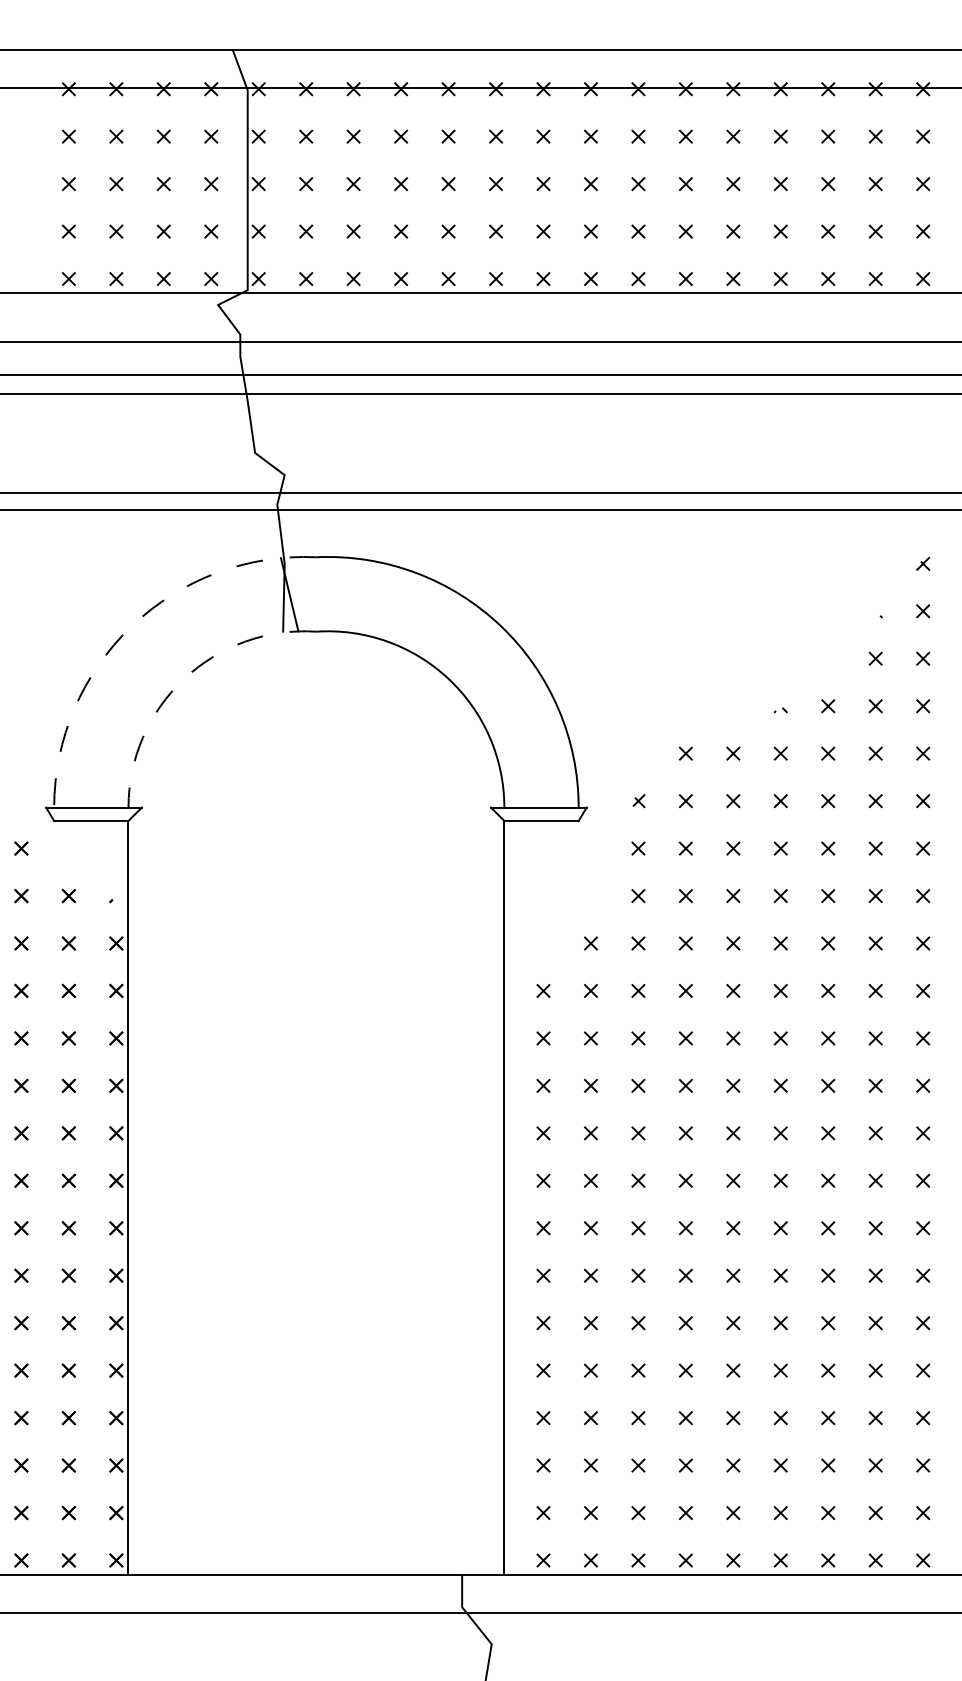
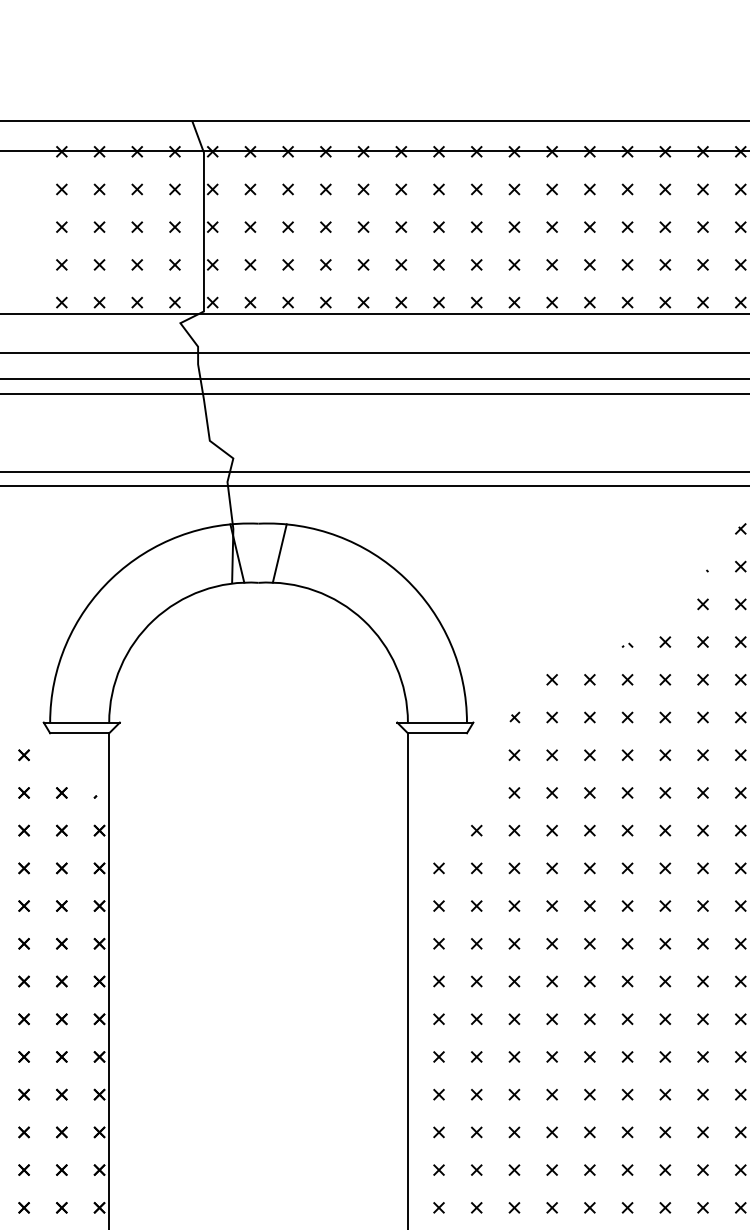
line: (342, 594) -> (279, 553), added
arc: (131, 626) -> (111, 578), dashed -> solid
arc: (184, 678) -> (153, 620), dashed -> solid

